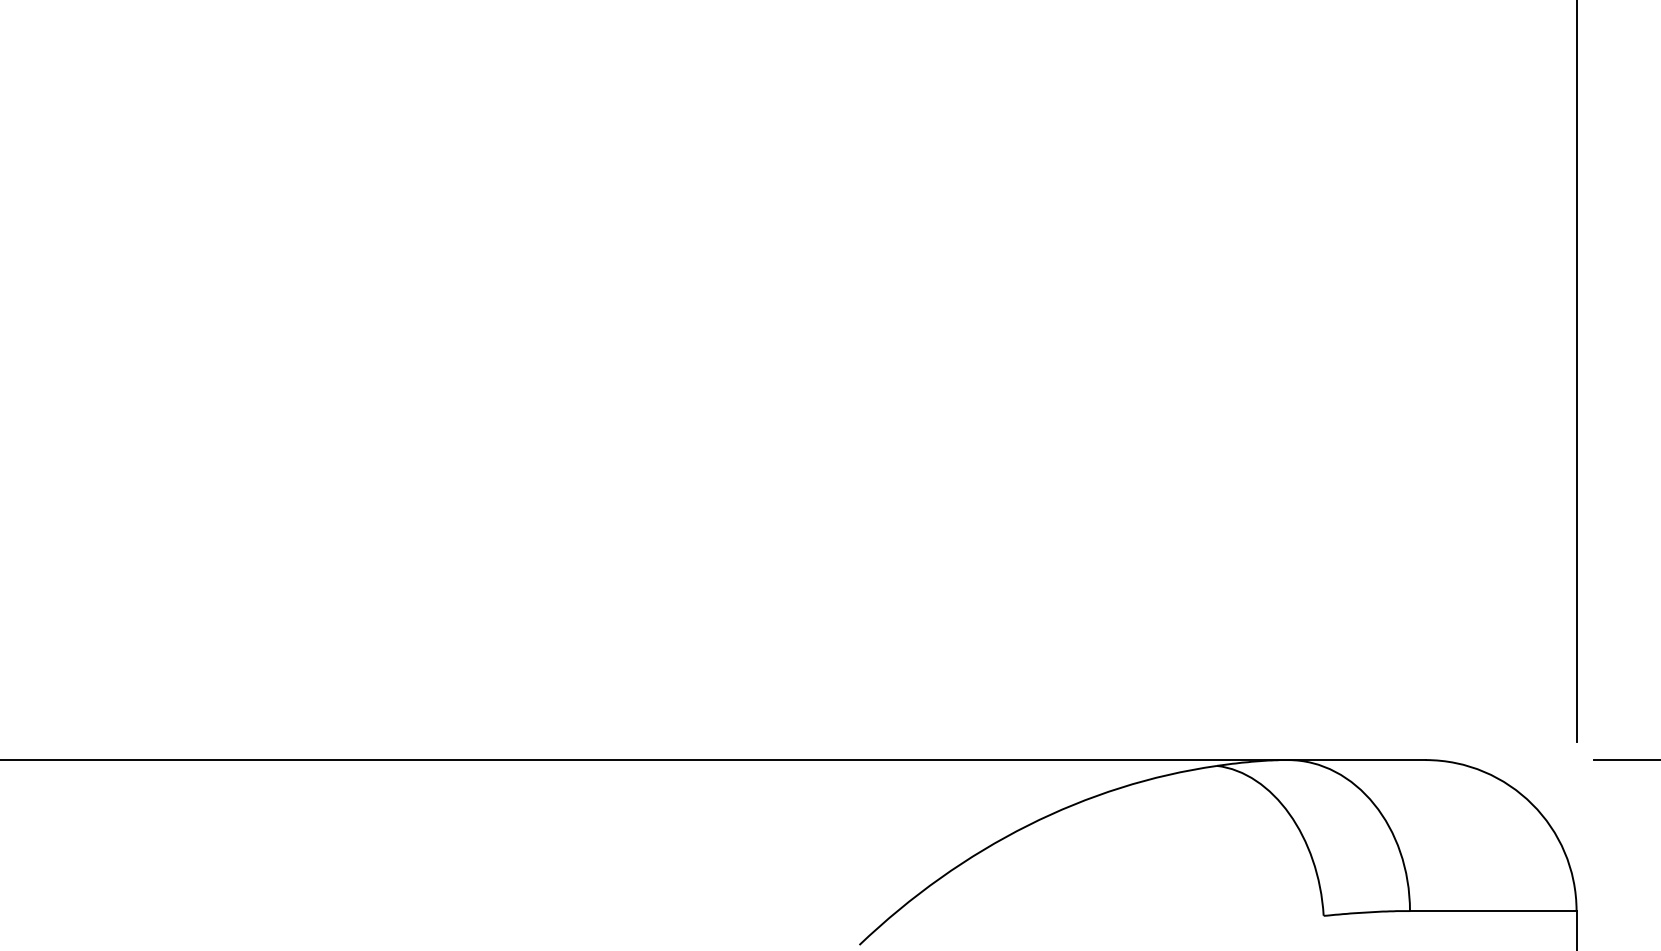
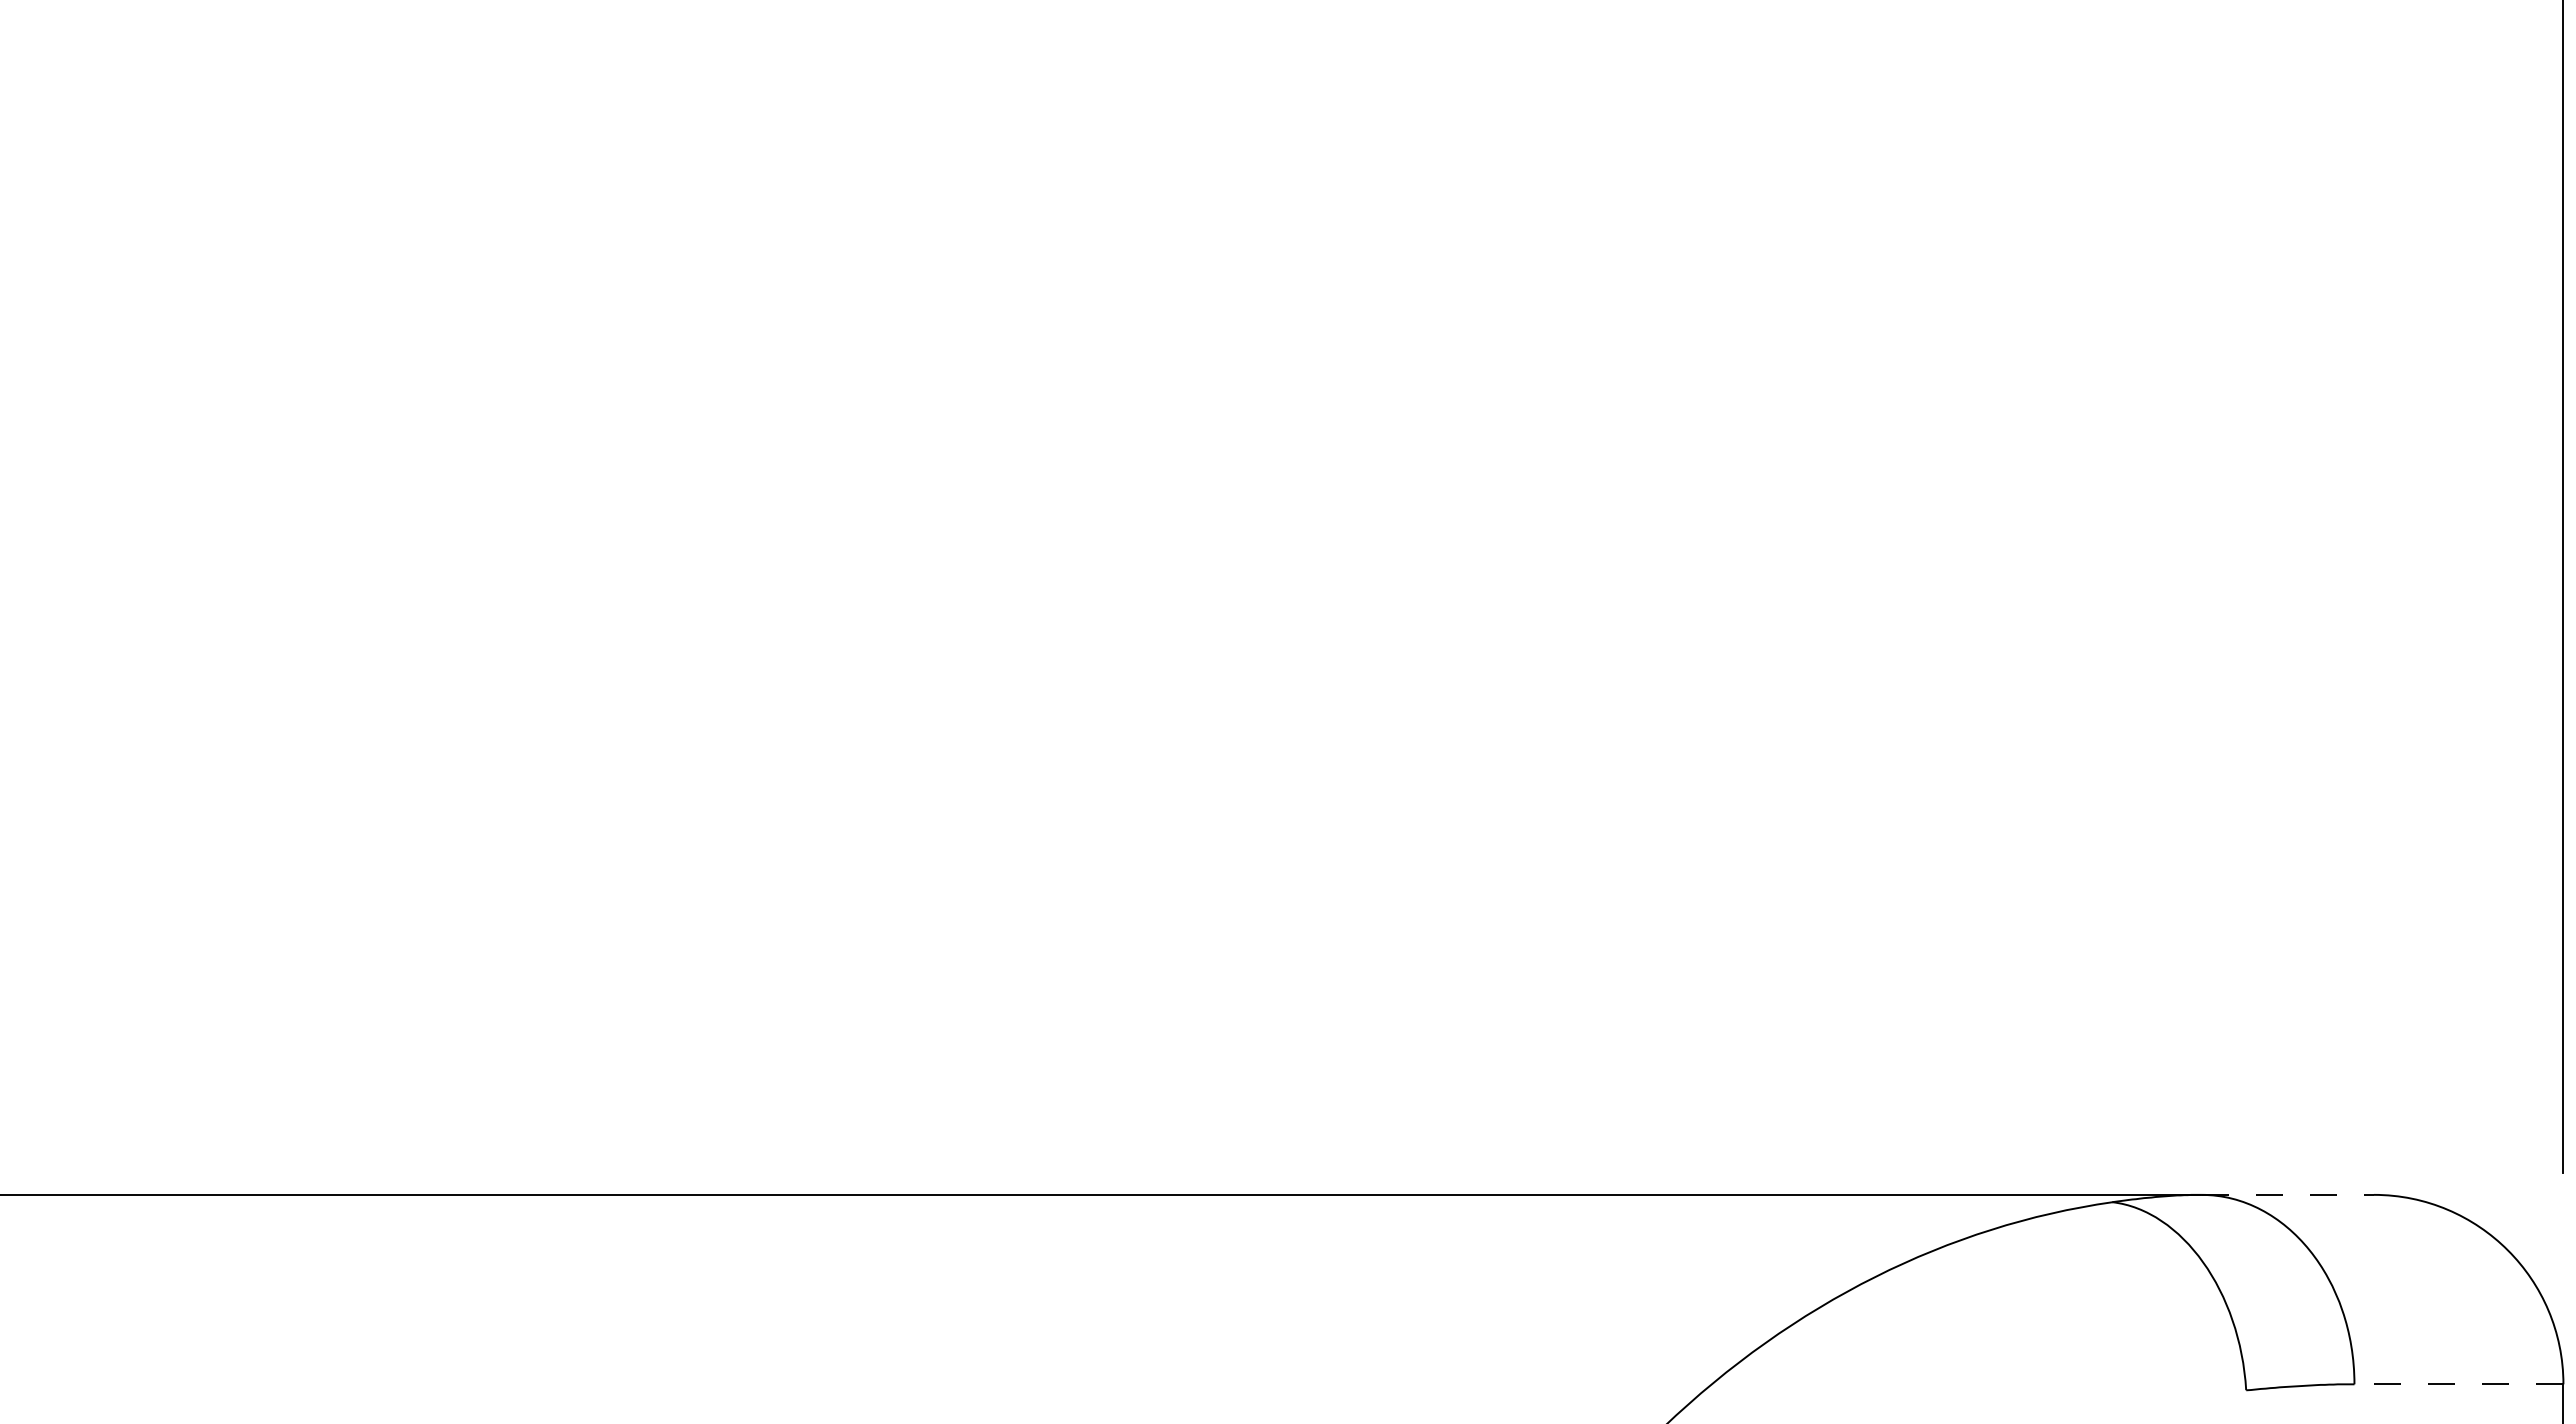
line: (1357, 759) -> (2288, 1194), solid -> dashed
line: (1492, 911) -> (2458, 1384), solid -> dashed

